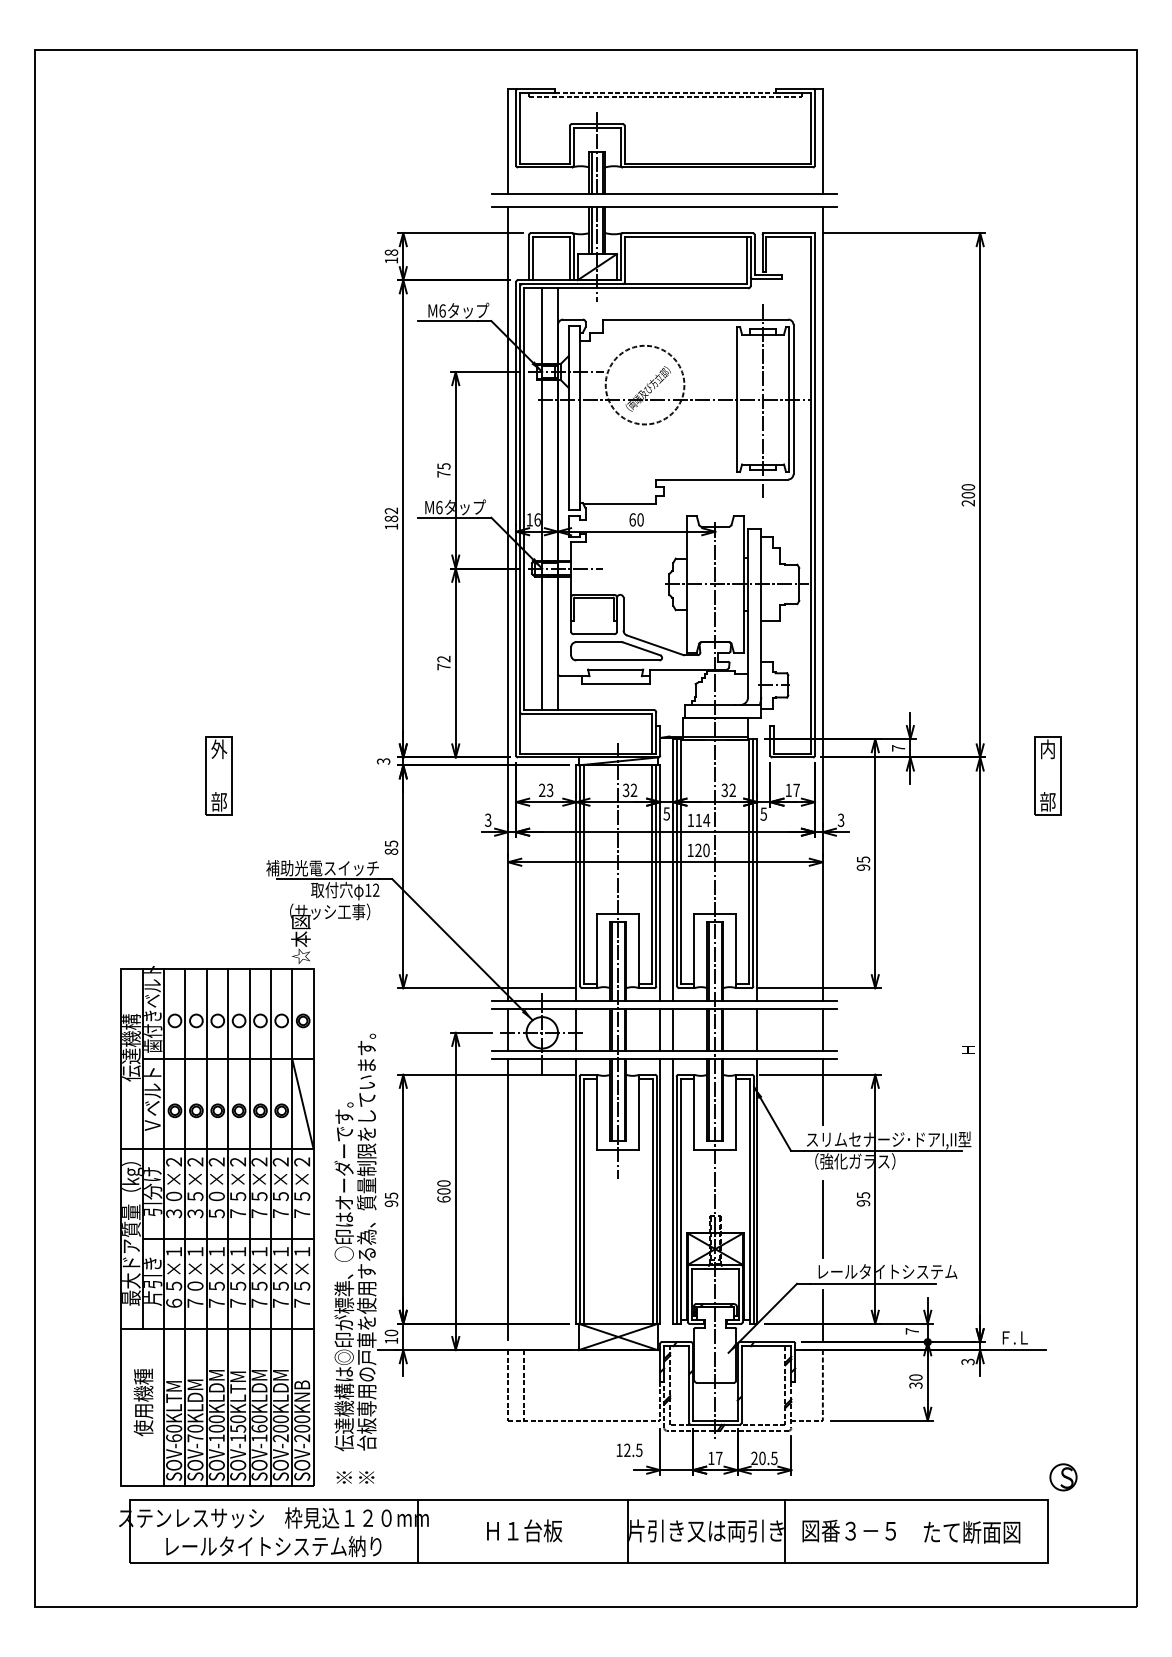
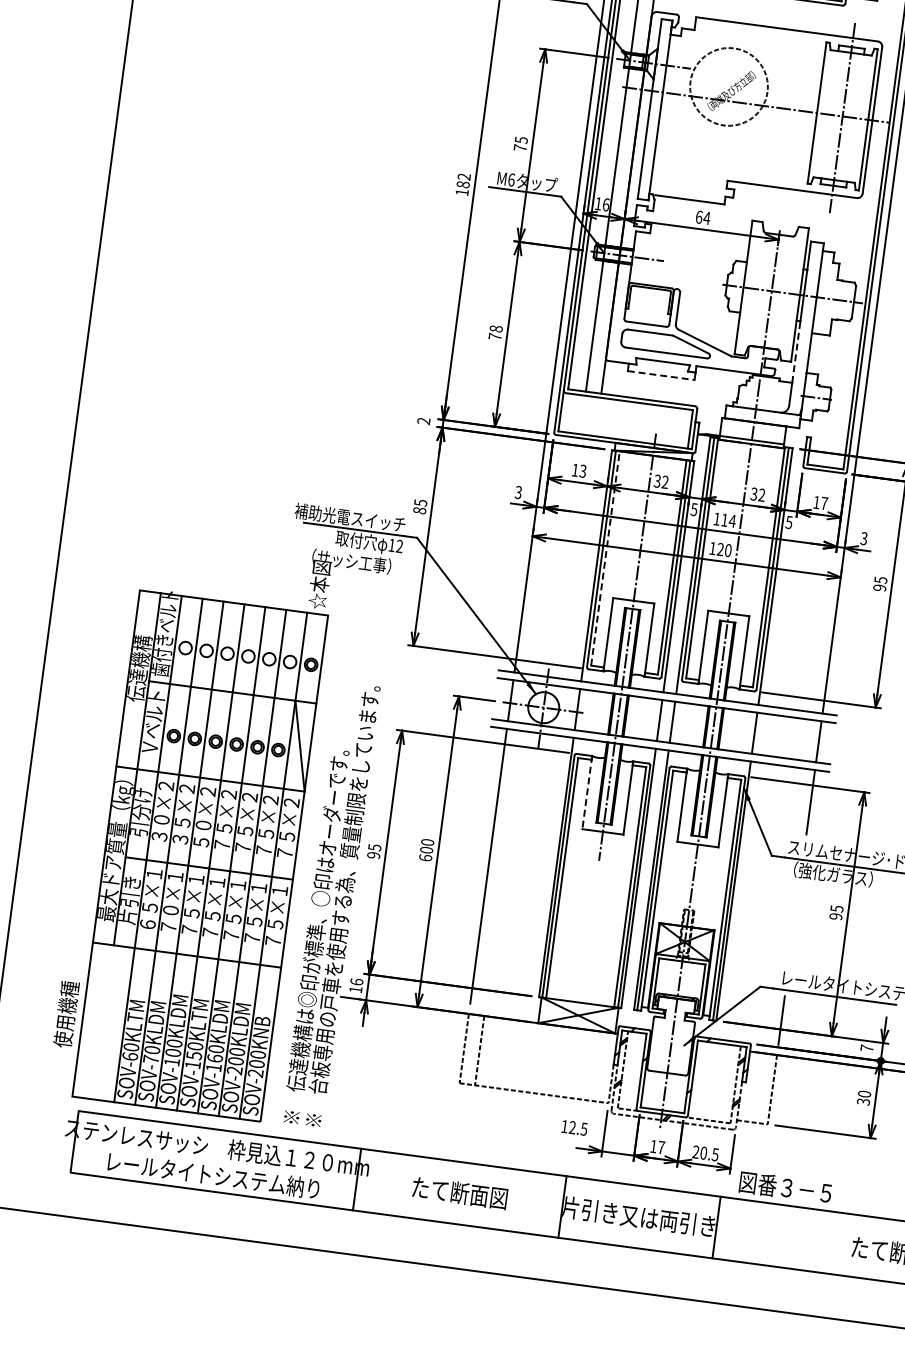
text: (640, 519) -> (706, 217), 60 -> 64
line: (748, 641) -> (796, 351), solid -> dashed
text: (443, 658) -> (495, 328), 72 -> 78
line: (616, 683) -> (662, 375), solid -> dashed
text: (383, 761) -> (423, 421), 3 -> 2
part: (218, 775) -> (260, 413), removed
text: (542, 789) -> (575, 469), 23 -> 13
line: (584, 874) -> (605, 558), solid -> dashed
line: (597, 1112) -> (587, 792), solid -> dashed
line: (822, 1219) -> (793, 927), removed
text: (390, 1332) -> (355, 981), 10 -> 16
text: (143, 1402) -> (66, 1014), moved
text: (523, 1530) -> (460, 1192), Ｈ１台板 -> たて断面図
text: (848, 1530) -> (784, 1187), moved

